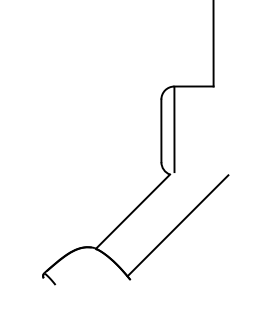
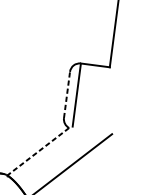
line: (161, 130) -> (67, 94), solid -> dashed
line: (132, 212) -> (37, 152), solid -> dashed

